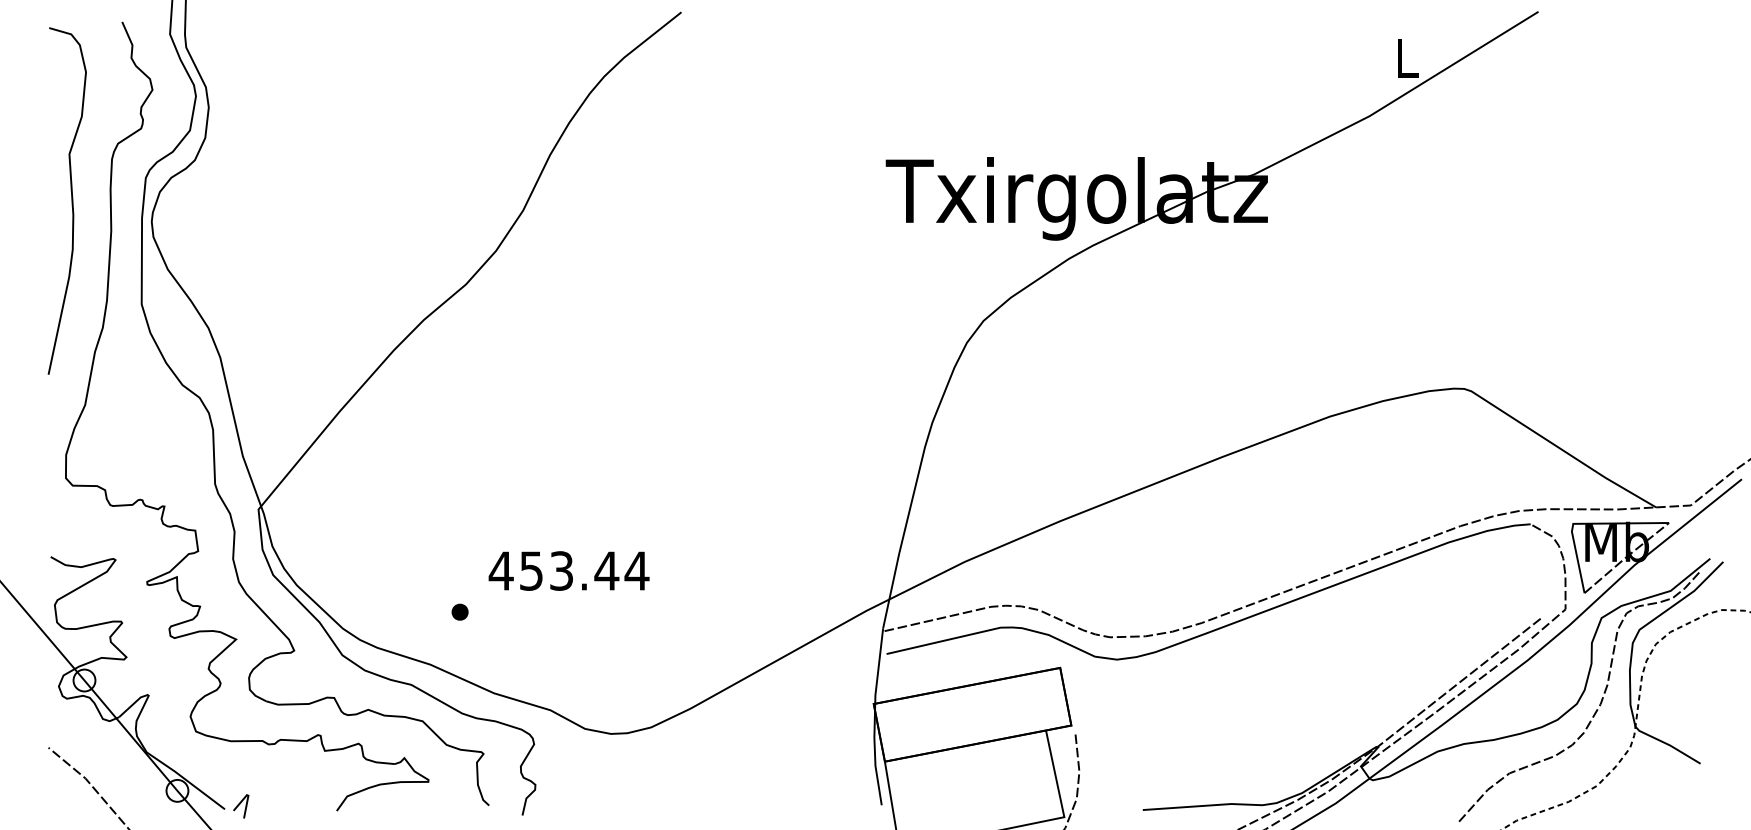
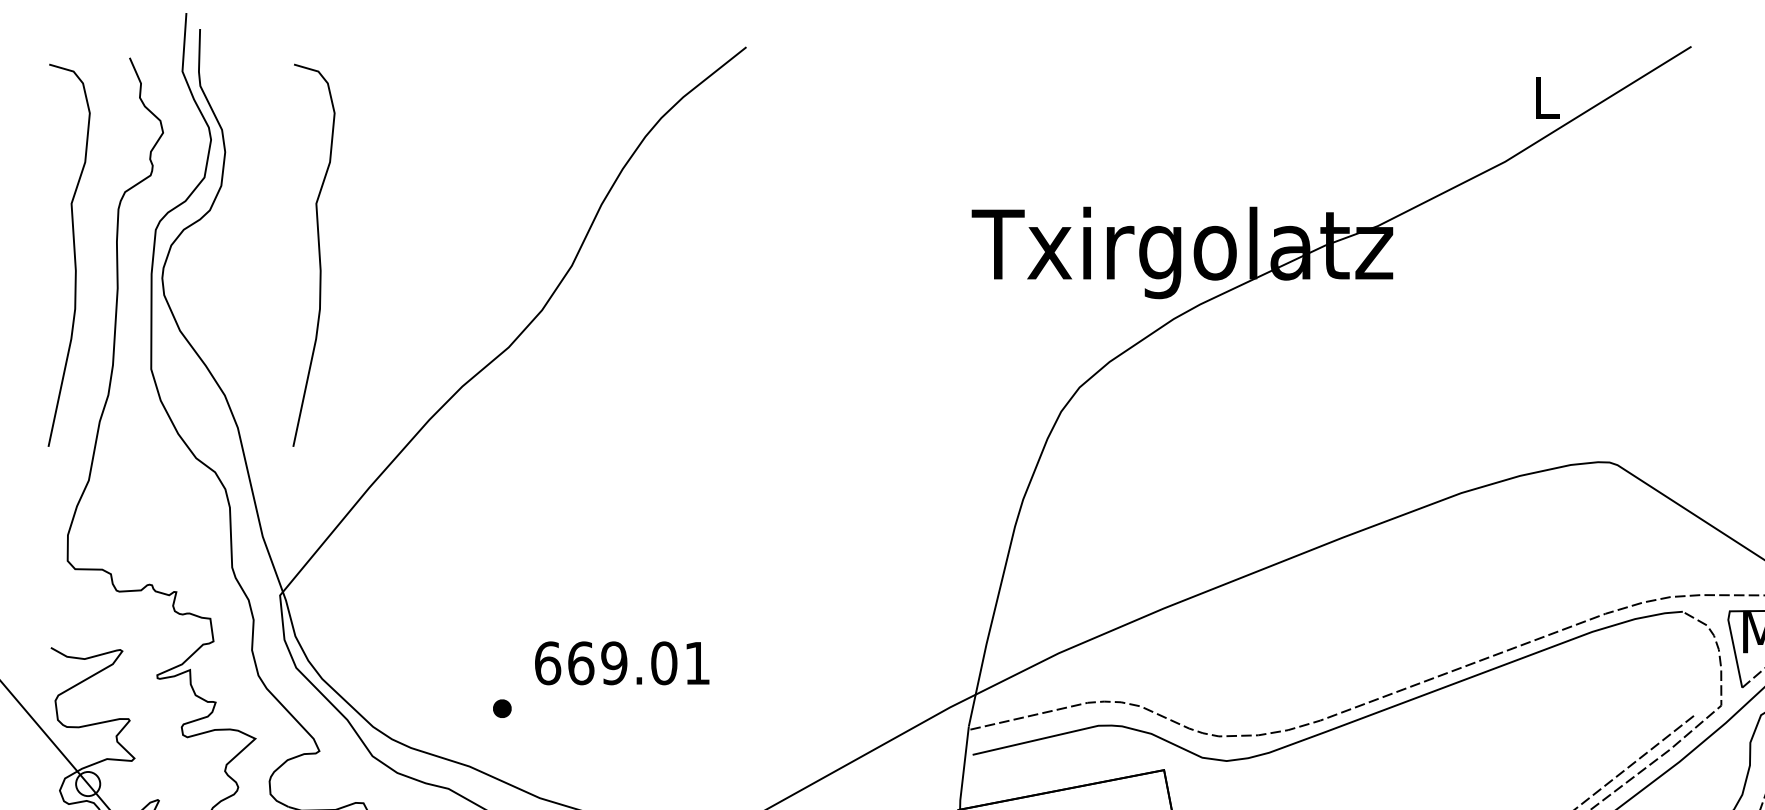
curve: (293, 200) -> (318, 254), added
text: (568, 570) -> (621, 662), 453.44 -> 669.01

